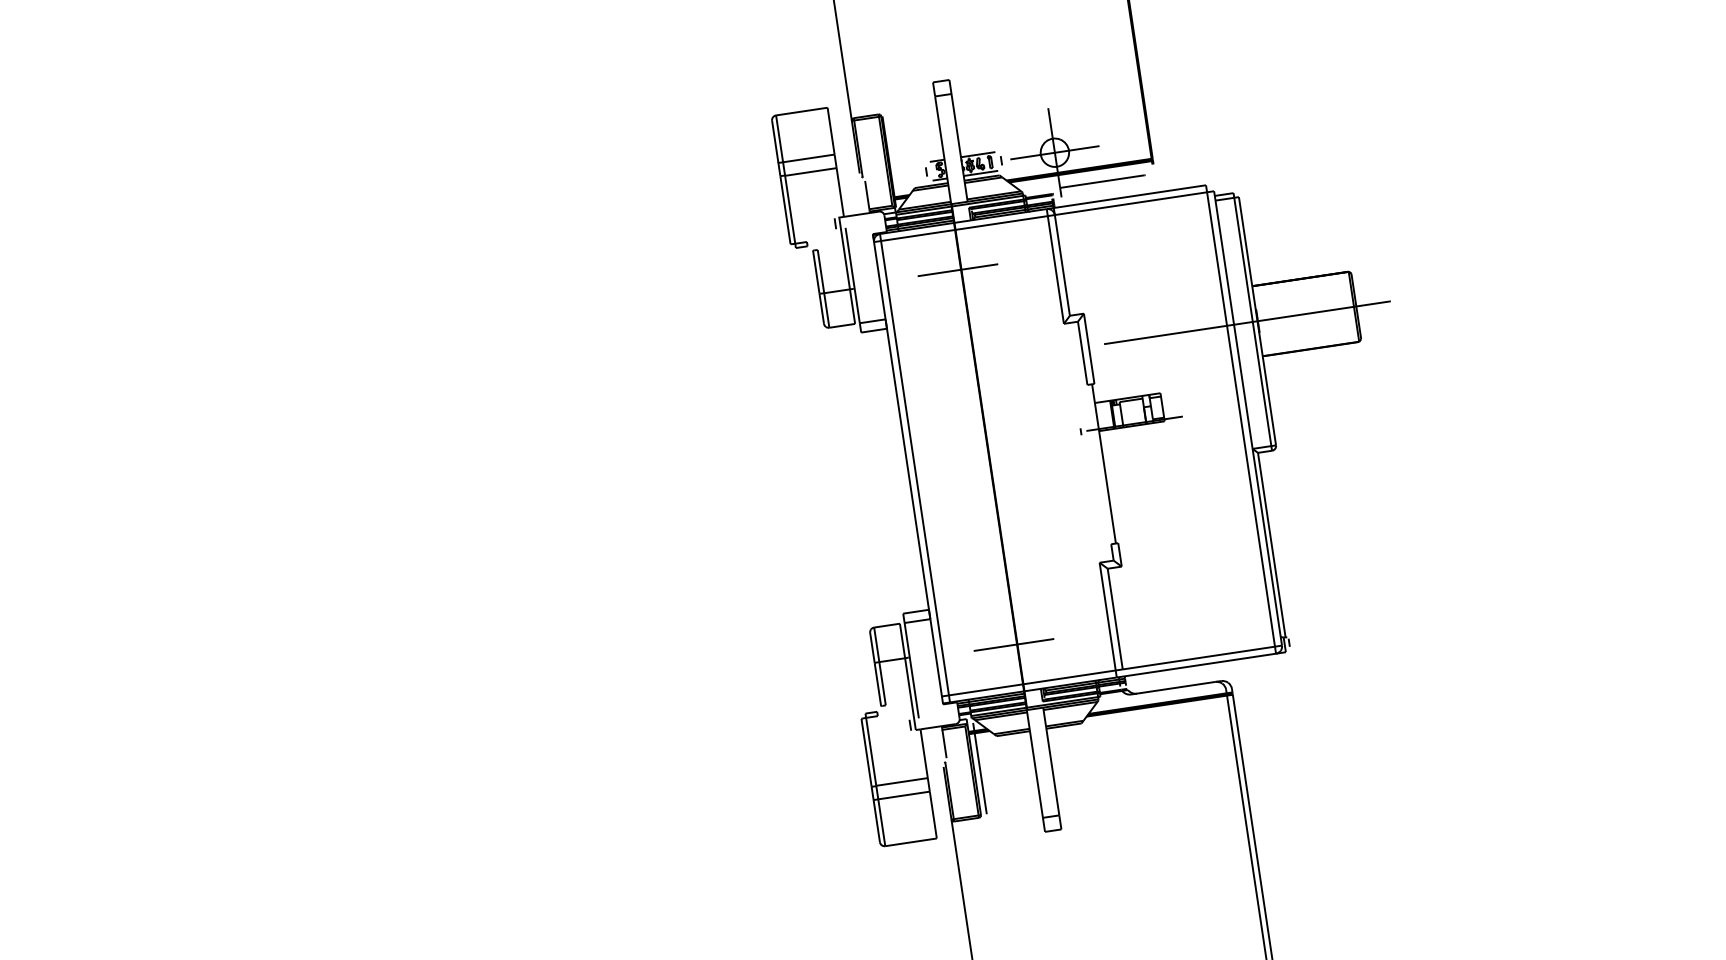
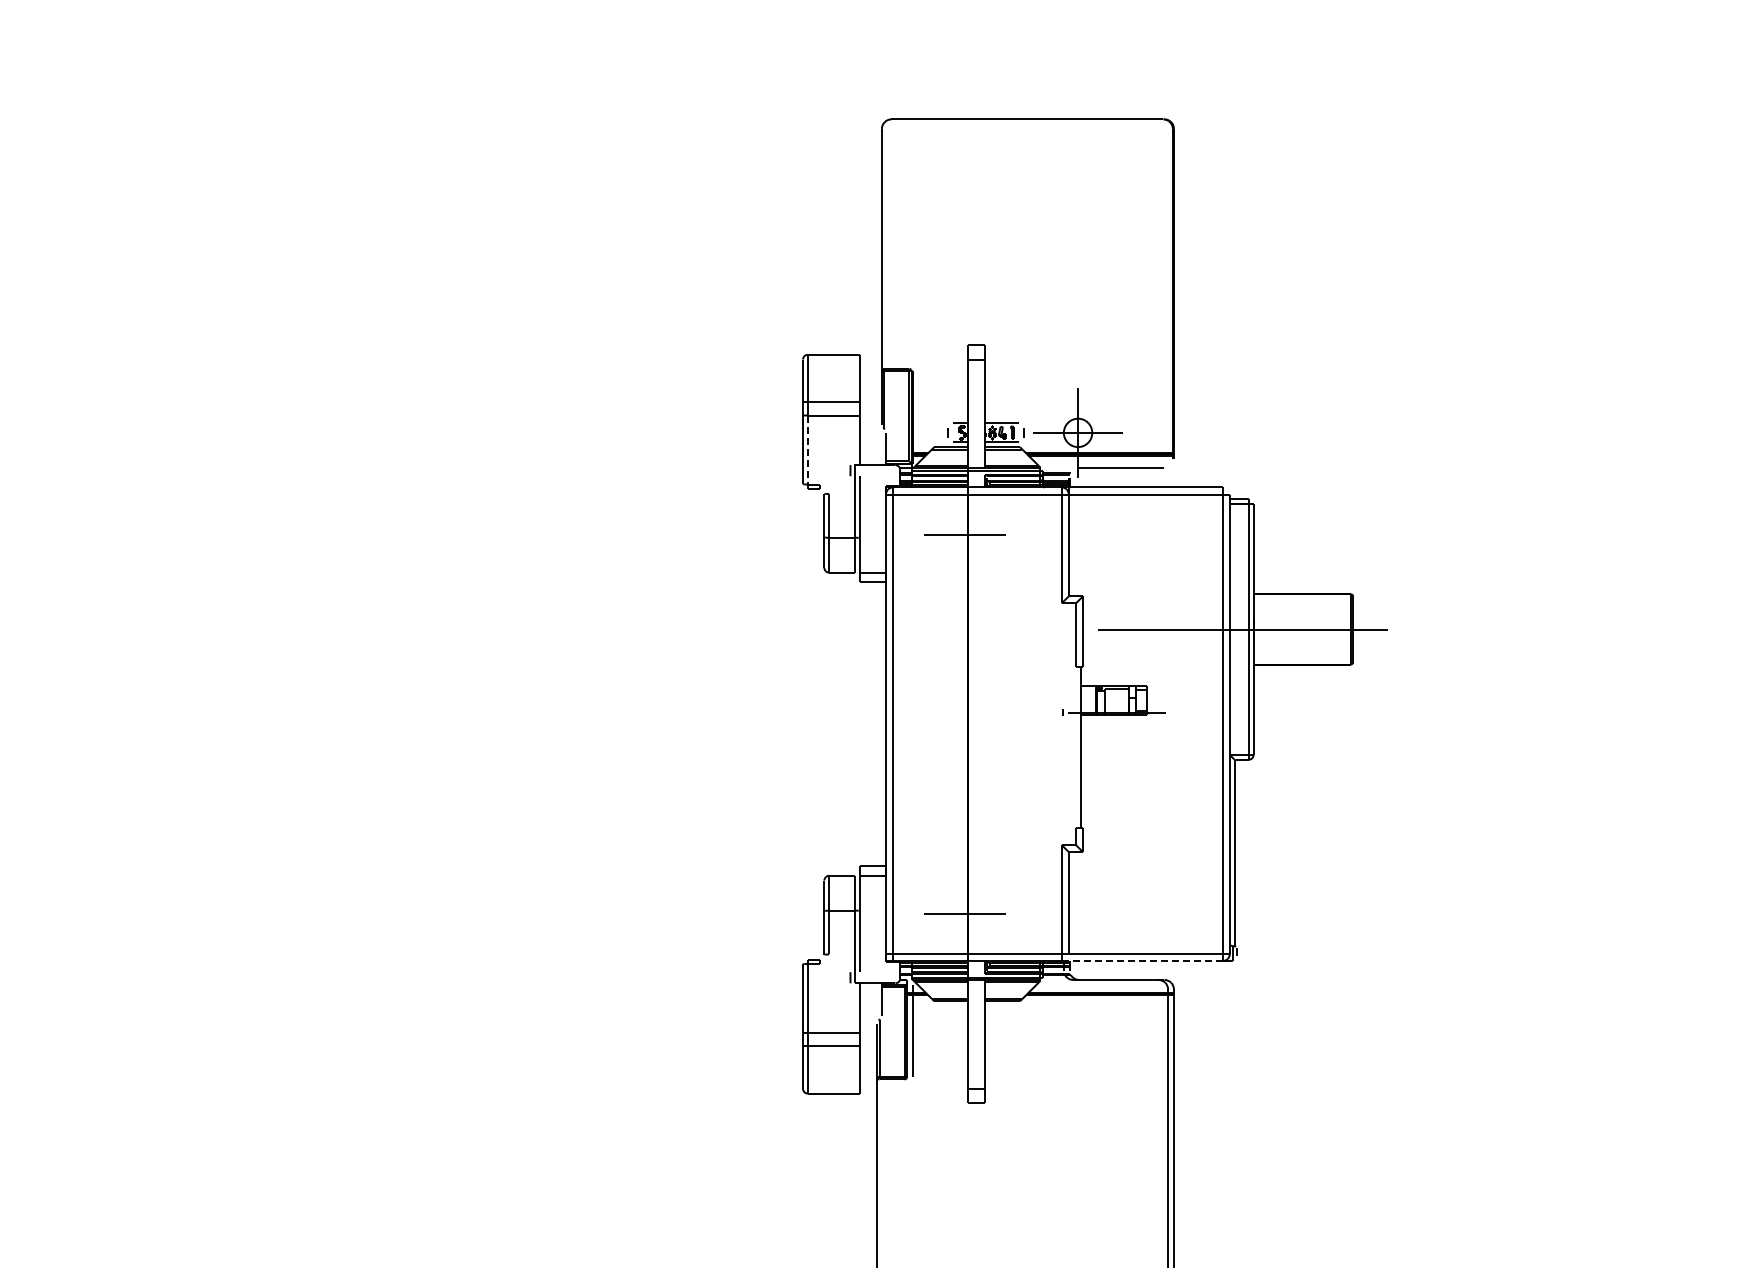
line: (789, 210) -> (807, 450), solid -> dashed
line: (1196, 666) -> (1142, 961), solid -> dashed

